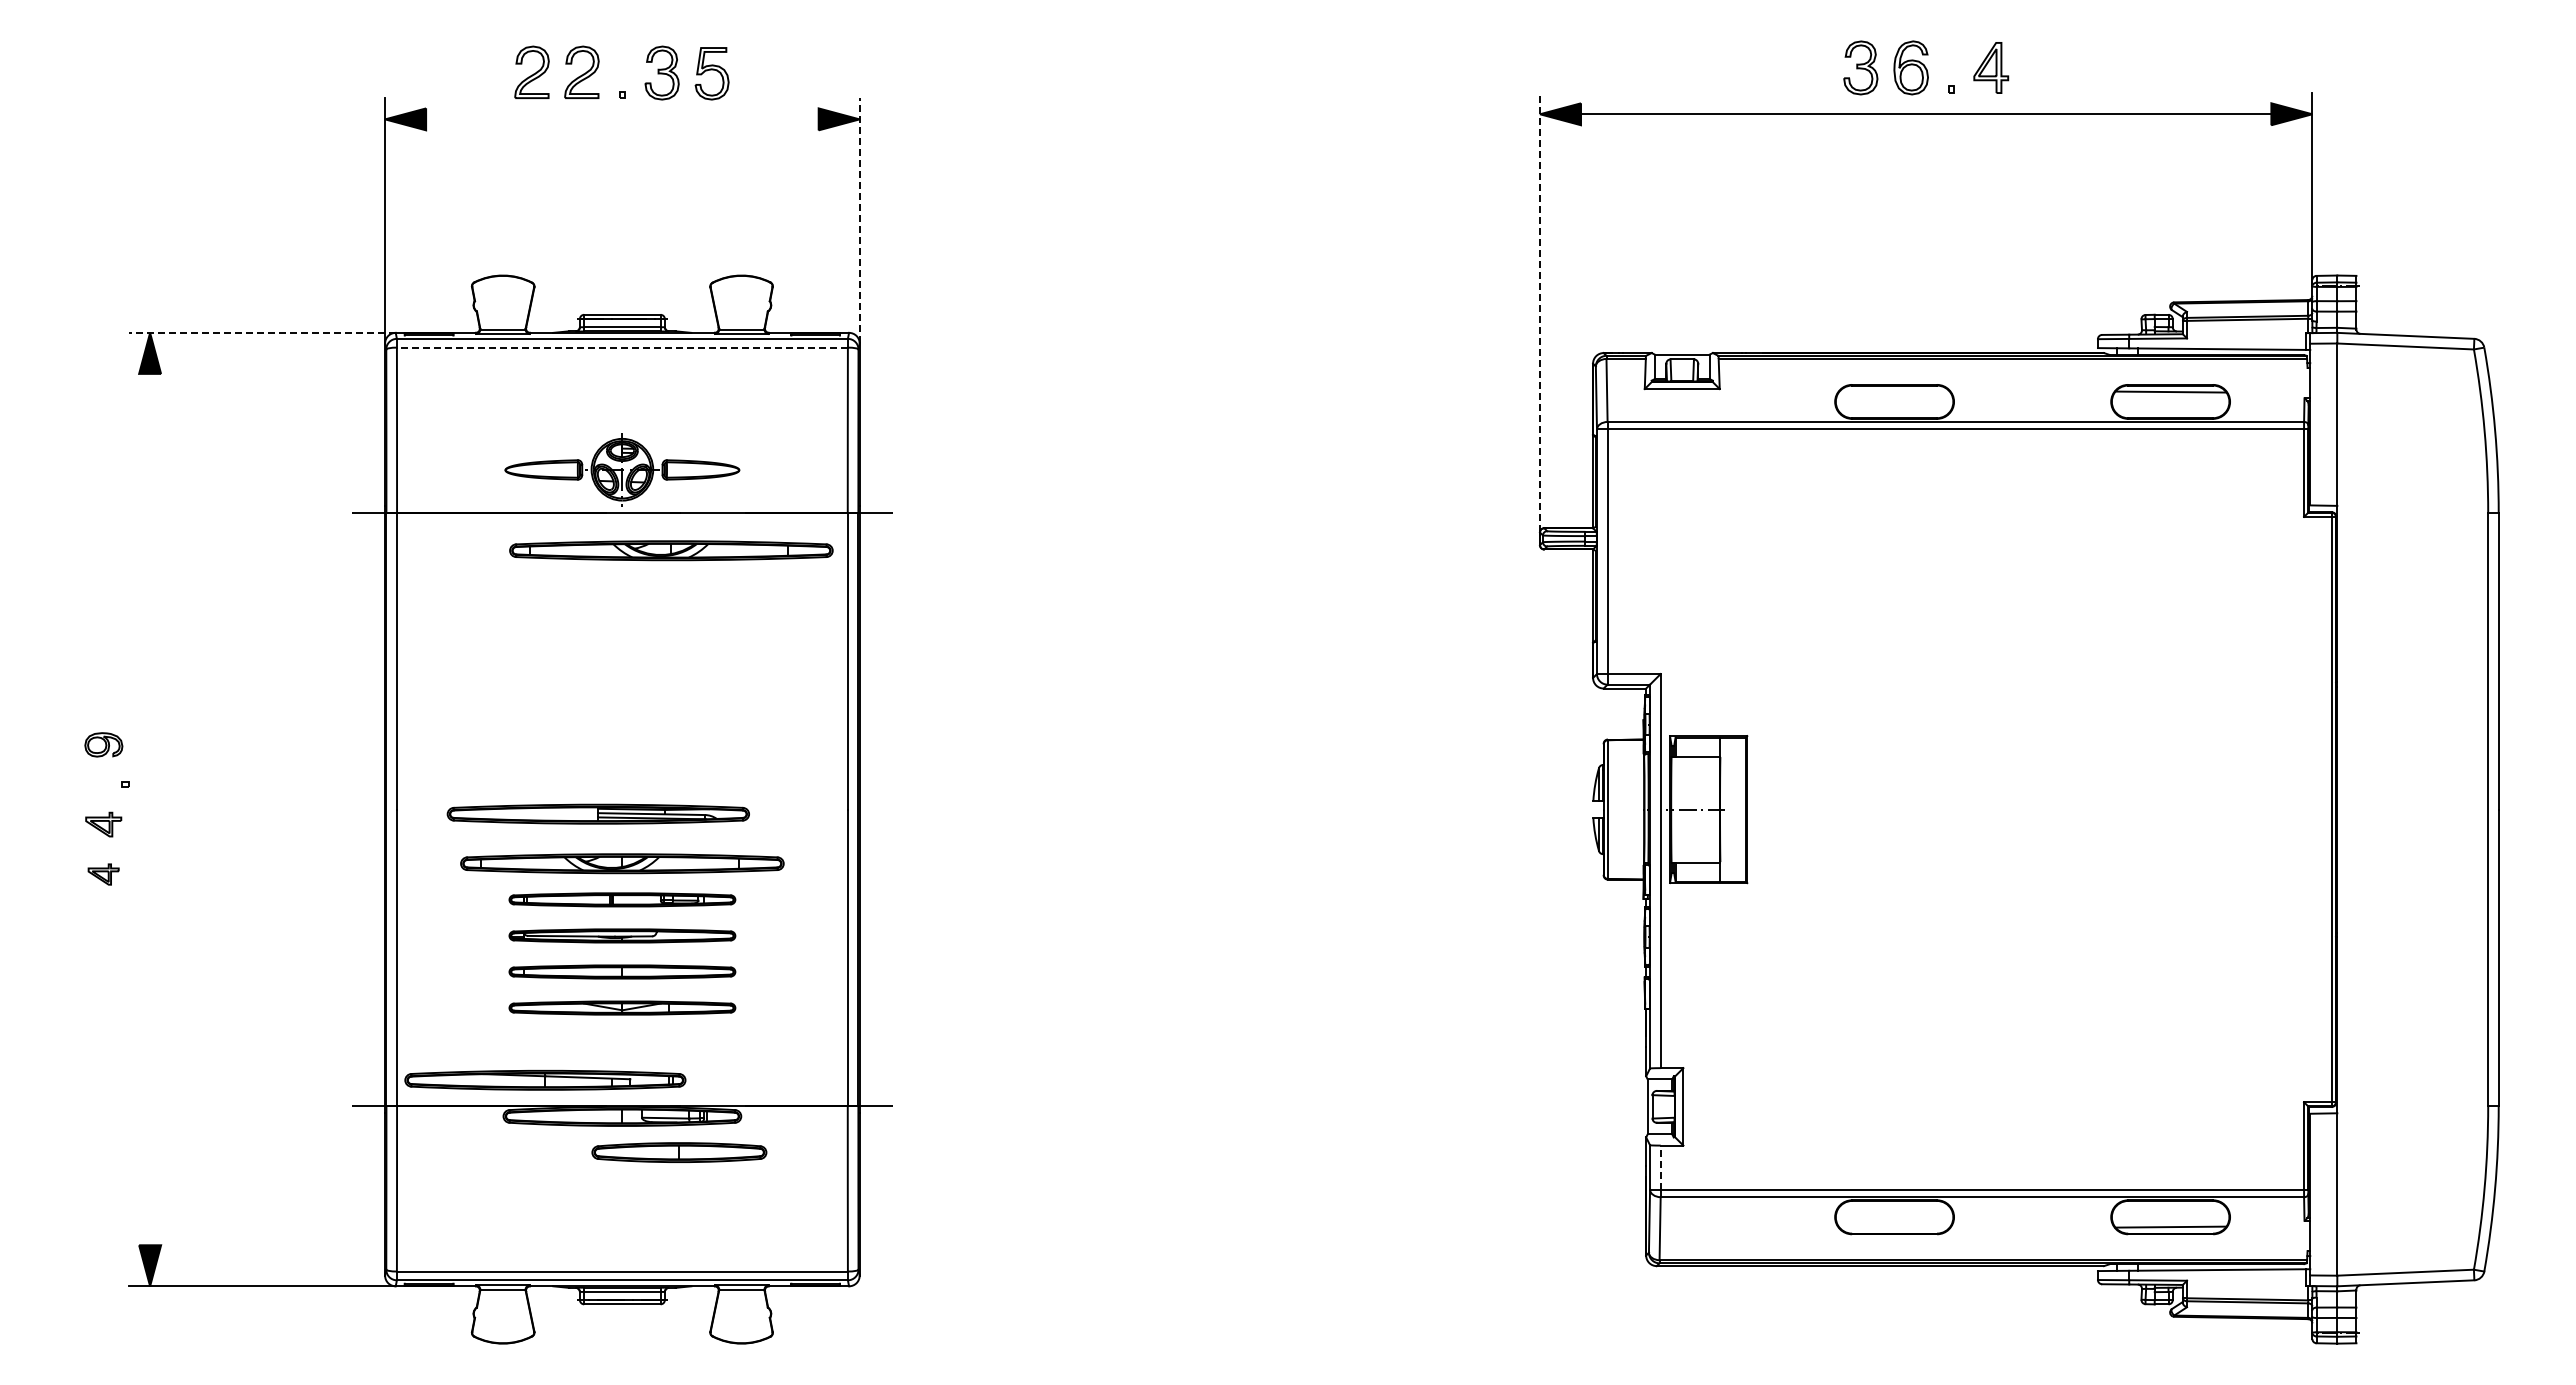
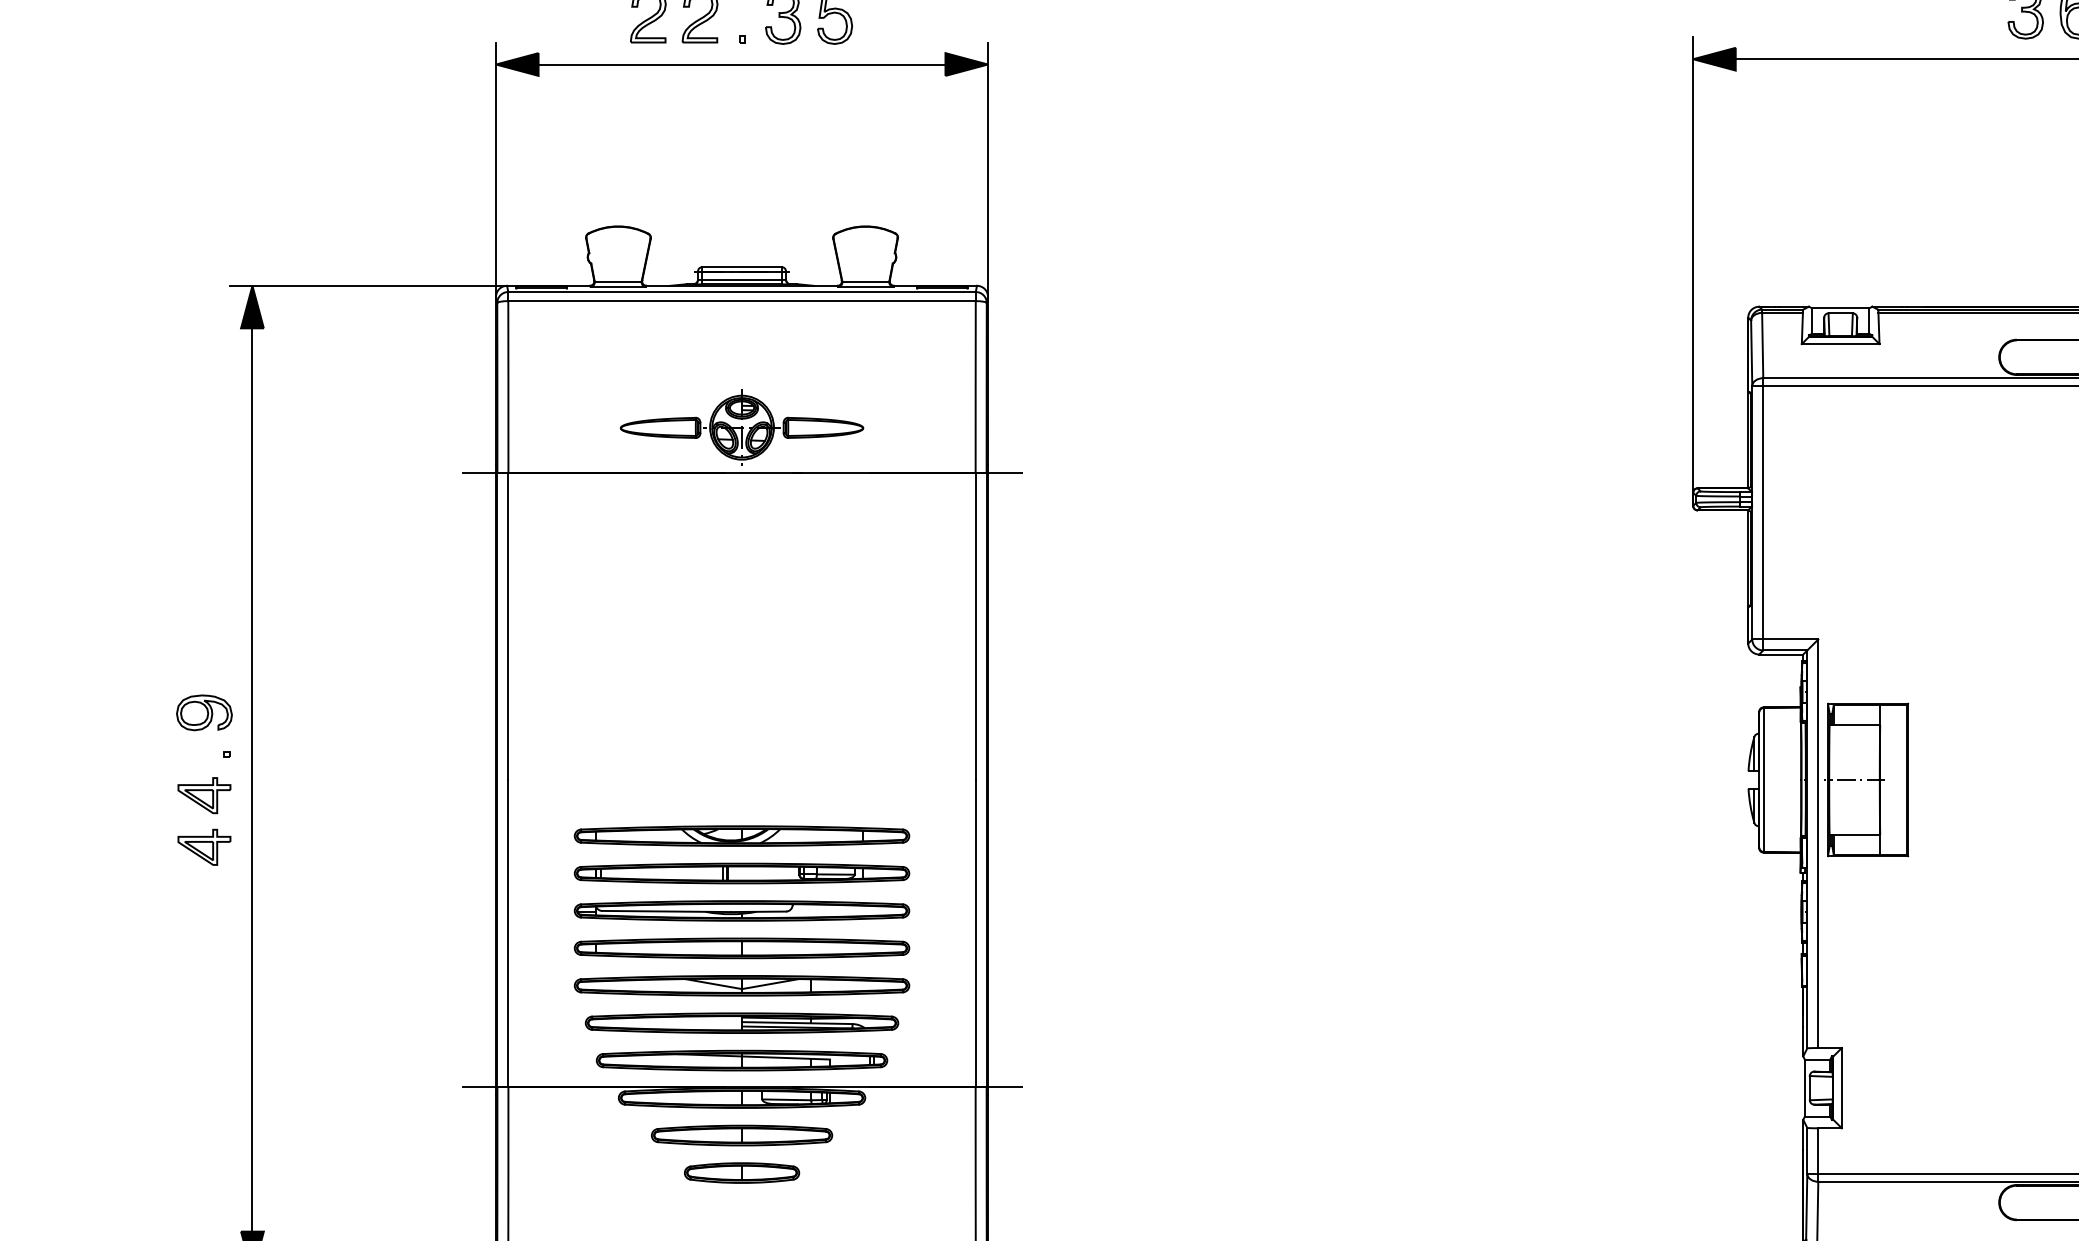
line: (622, 119) -> (742, 64), added
line: (859, 220) -> (987, 169), dashed -> solid
line: (1539, 312) -> (1692, 264), dashed -> solid
line: (261, 332) -> (367, 285), dashed -> solid
line: (621, 347) -> (741, 300), dashed -> solid
part: (671, 550) -> (792, 511), removed
part: (103, 744) -> (204, 712), size x1.43
line: (150, 809) -> (252, 779), added
part: (597, 813) -> (741, 1022), moved
part: (103, 824) -> (204, 795), size x1.43
part: (103, 874) -> (204, 847), size x1.67
part: (622, 899) -> (742, 873), size x1.43
part: (622, 935) -> (742, 910), size x1.43
part: (622, 971) -> (742, 947), size x1.43
part: (622, 1007) -> (742, 985), size x1.43
part: (545, 1080) -> (742, 1060), moved
part: (679, 1152) -> (742, 1135), moved
line: (1660, 1167) -> (1818, 1151), dashed -> solid
part: (622, 1188) -> (742, 1172), added

